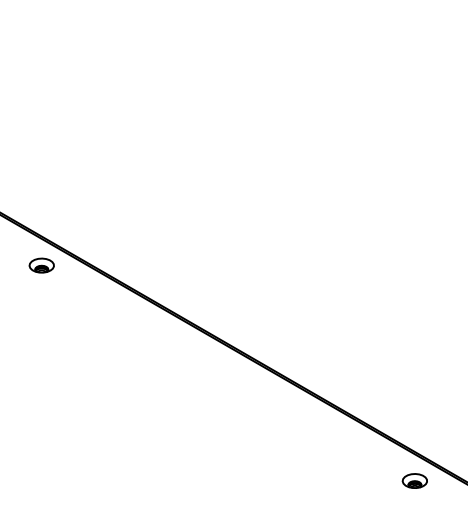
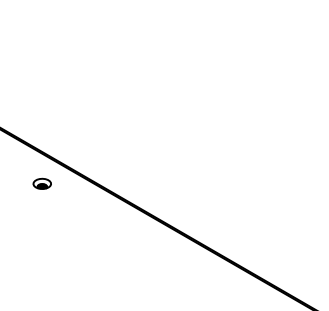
part: (41, 265) -> (42, 183), moved

